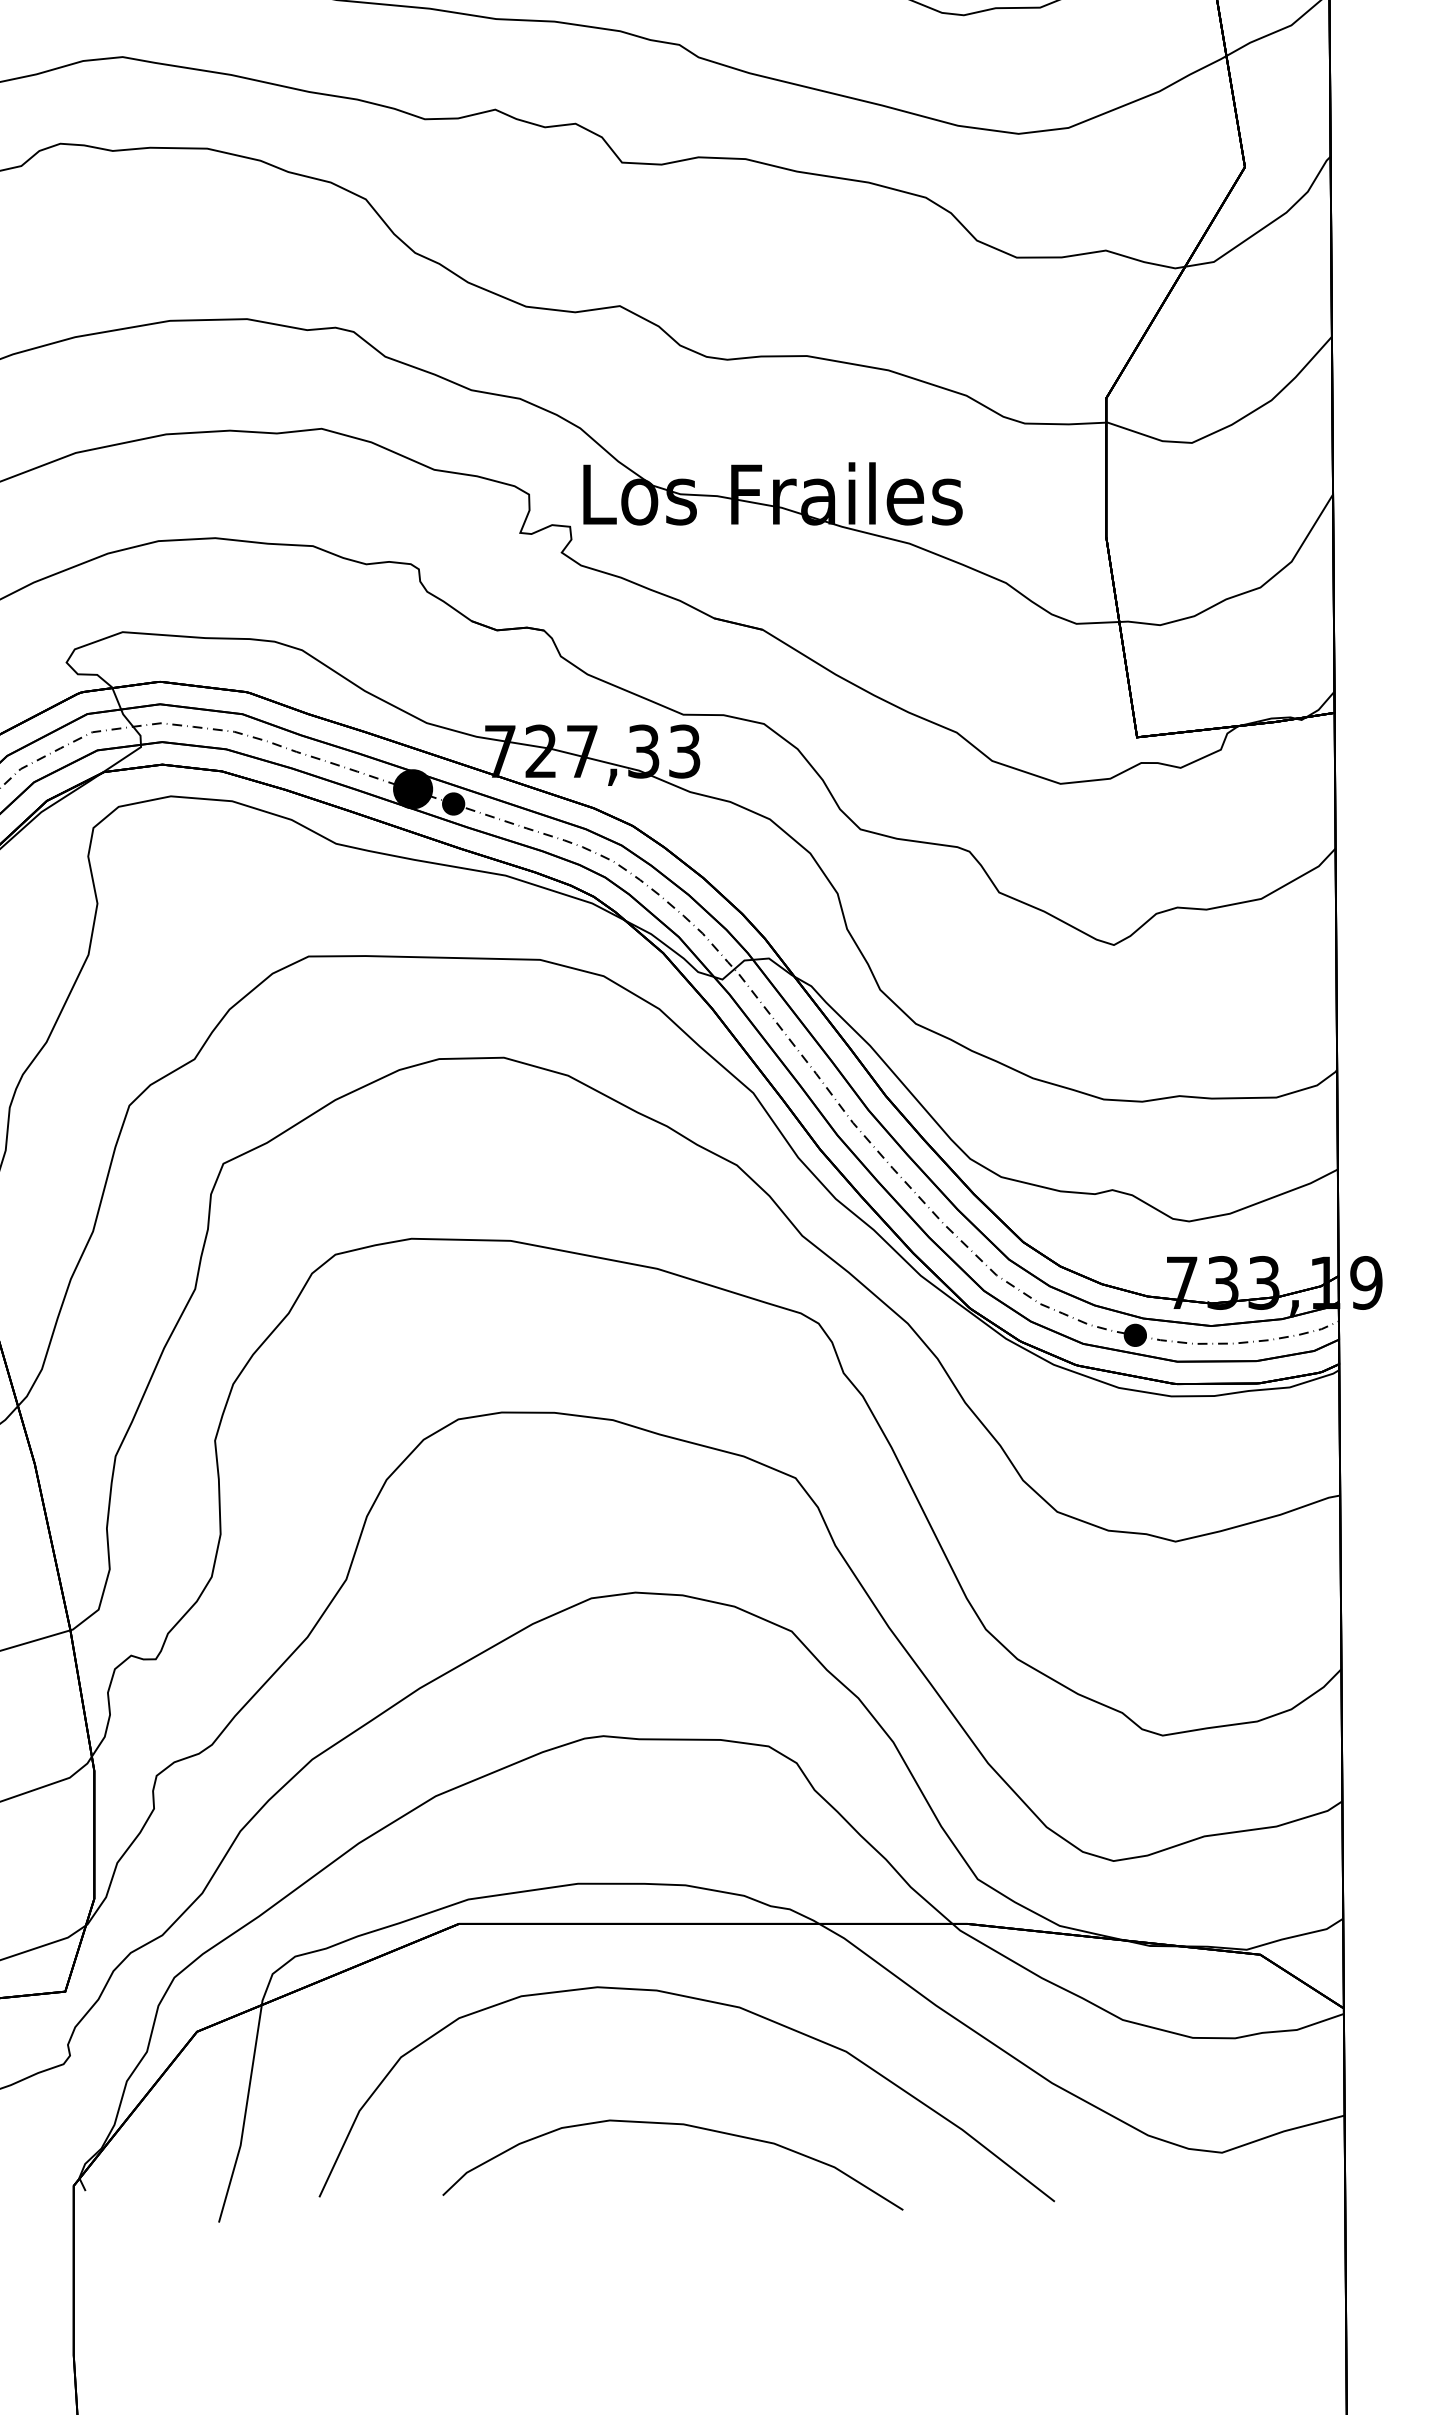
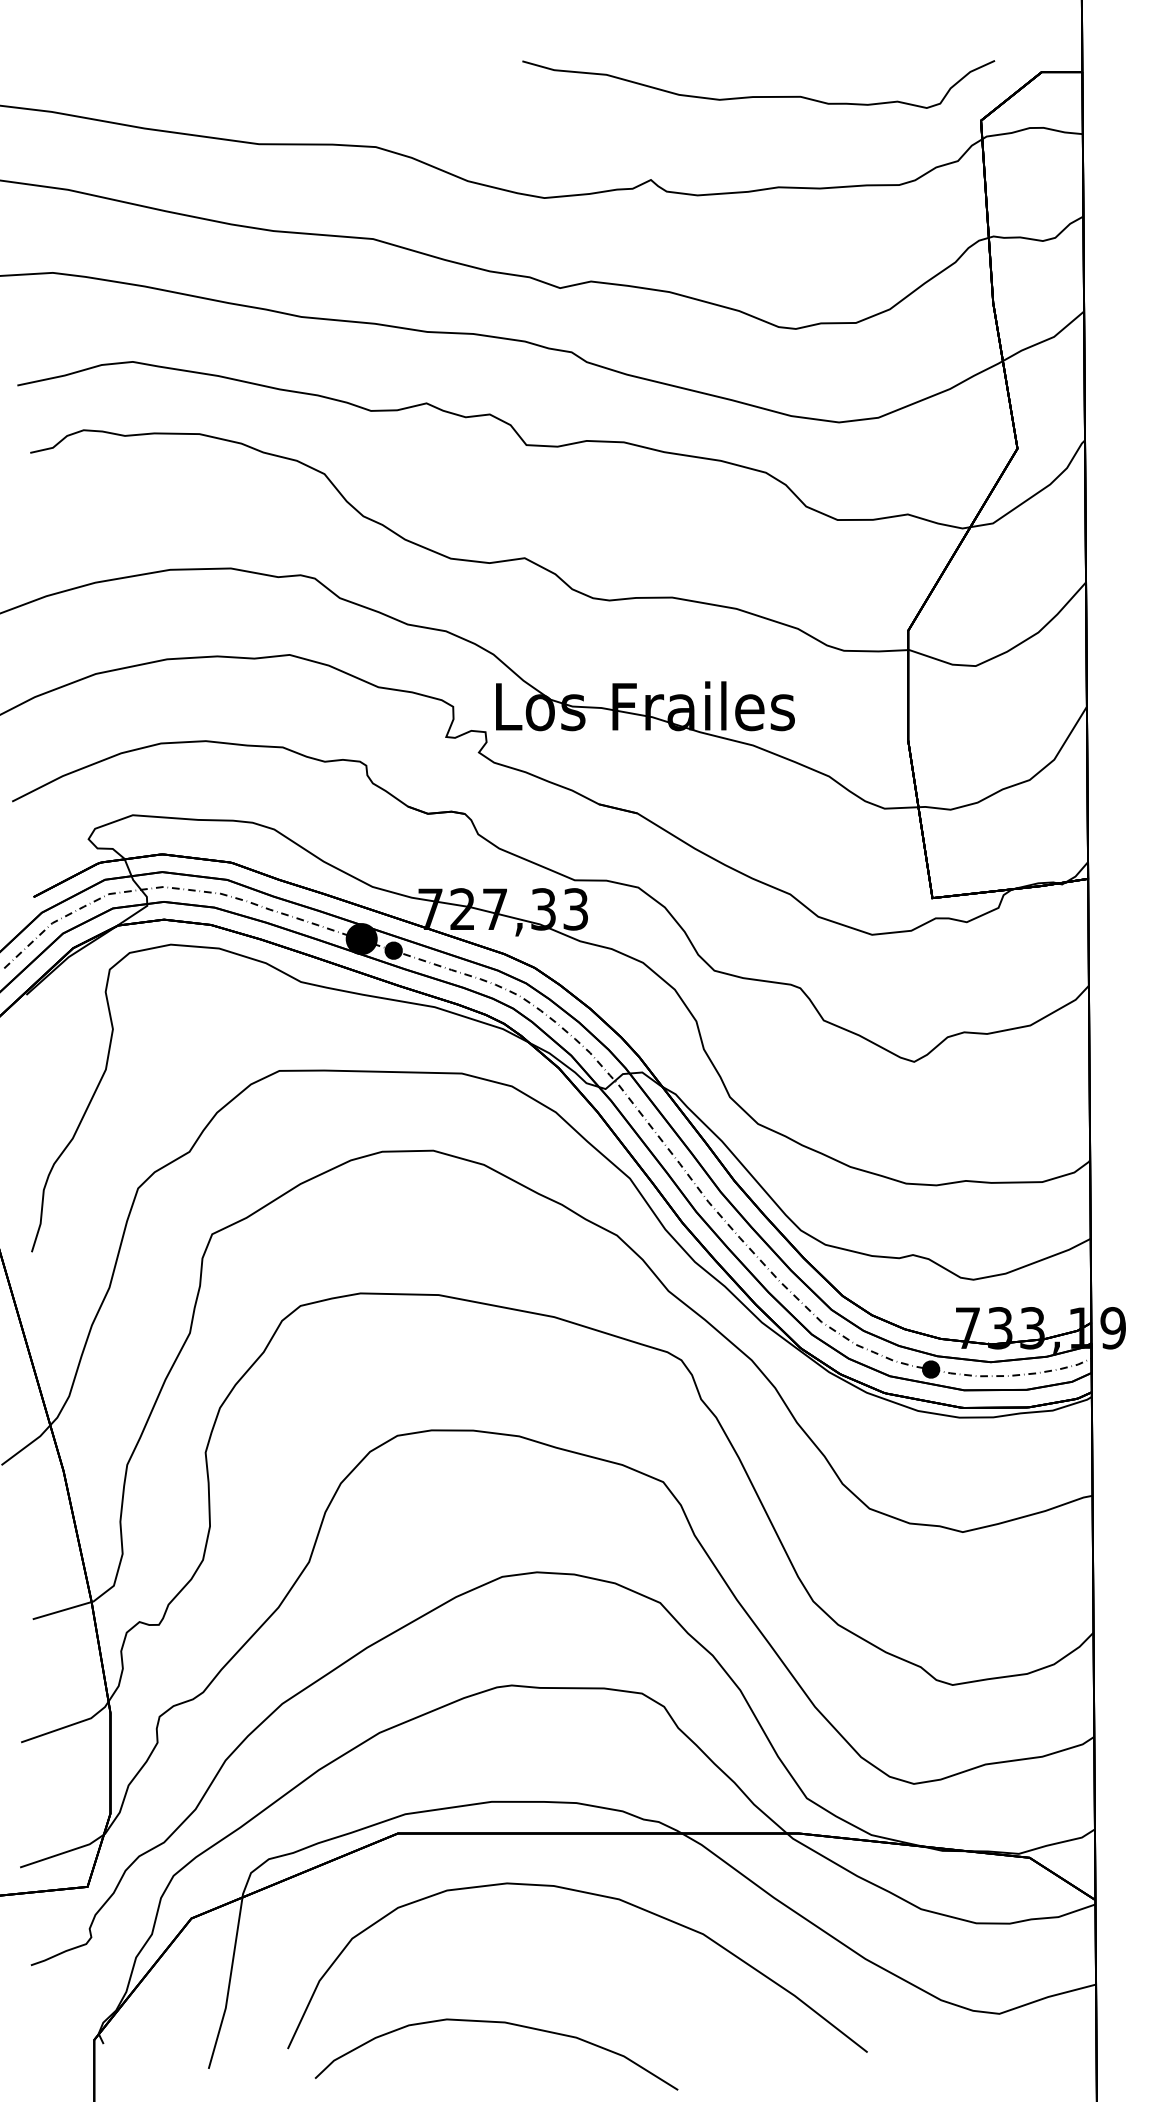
curve: (676, 2125) -> (499, 2023), moved

